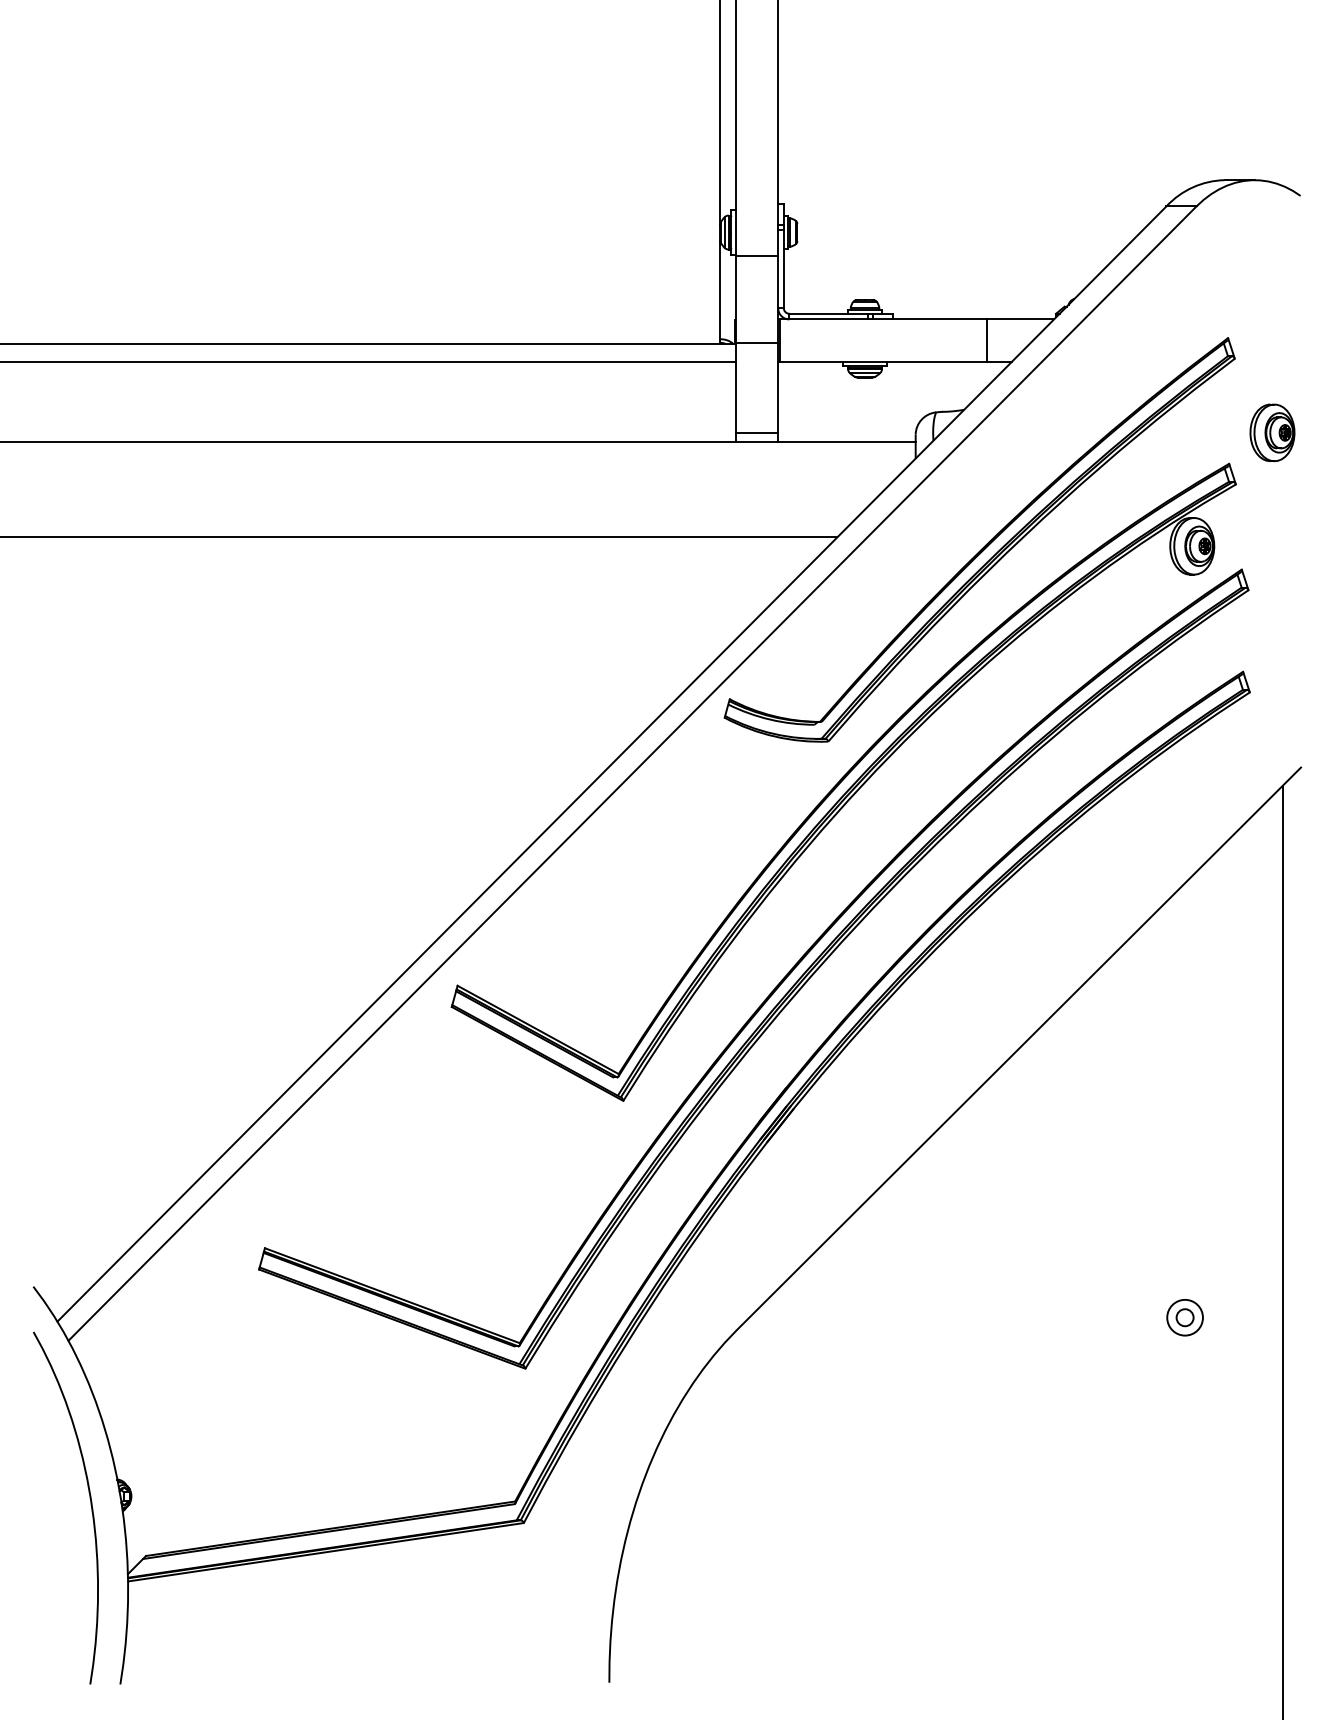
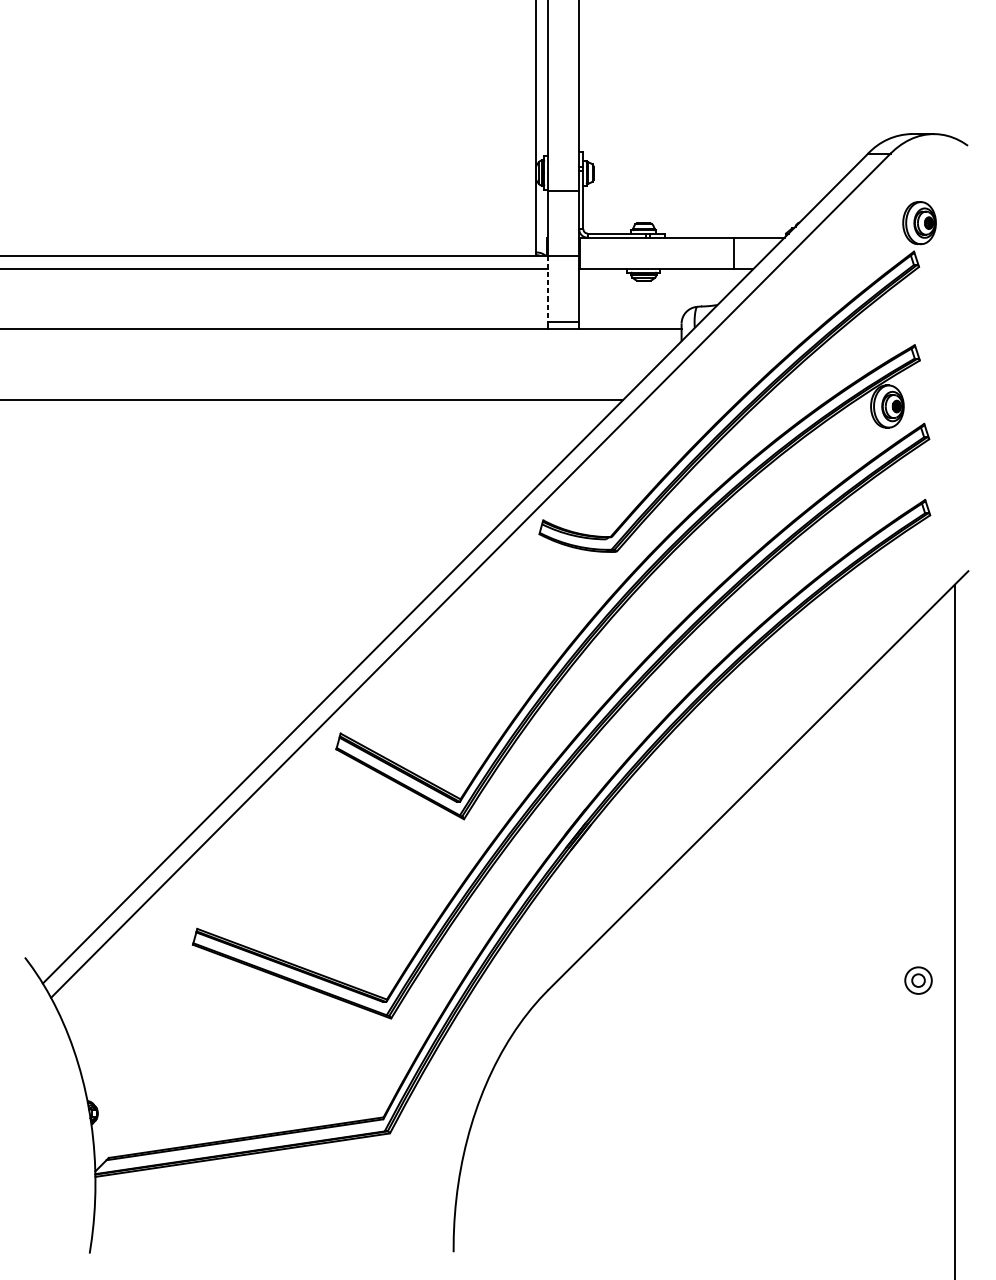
line: (735, 388) -> (547, 289), solid -> dashed
part: (1272, 432) -> (919, 222), moved
part: (1184, 1317) -> (918, 980), moved
curve: (90, 1505) -> (67, 1120), removed

